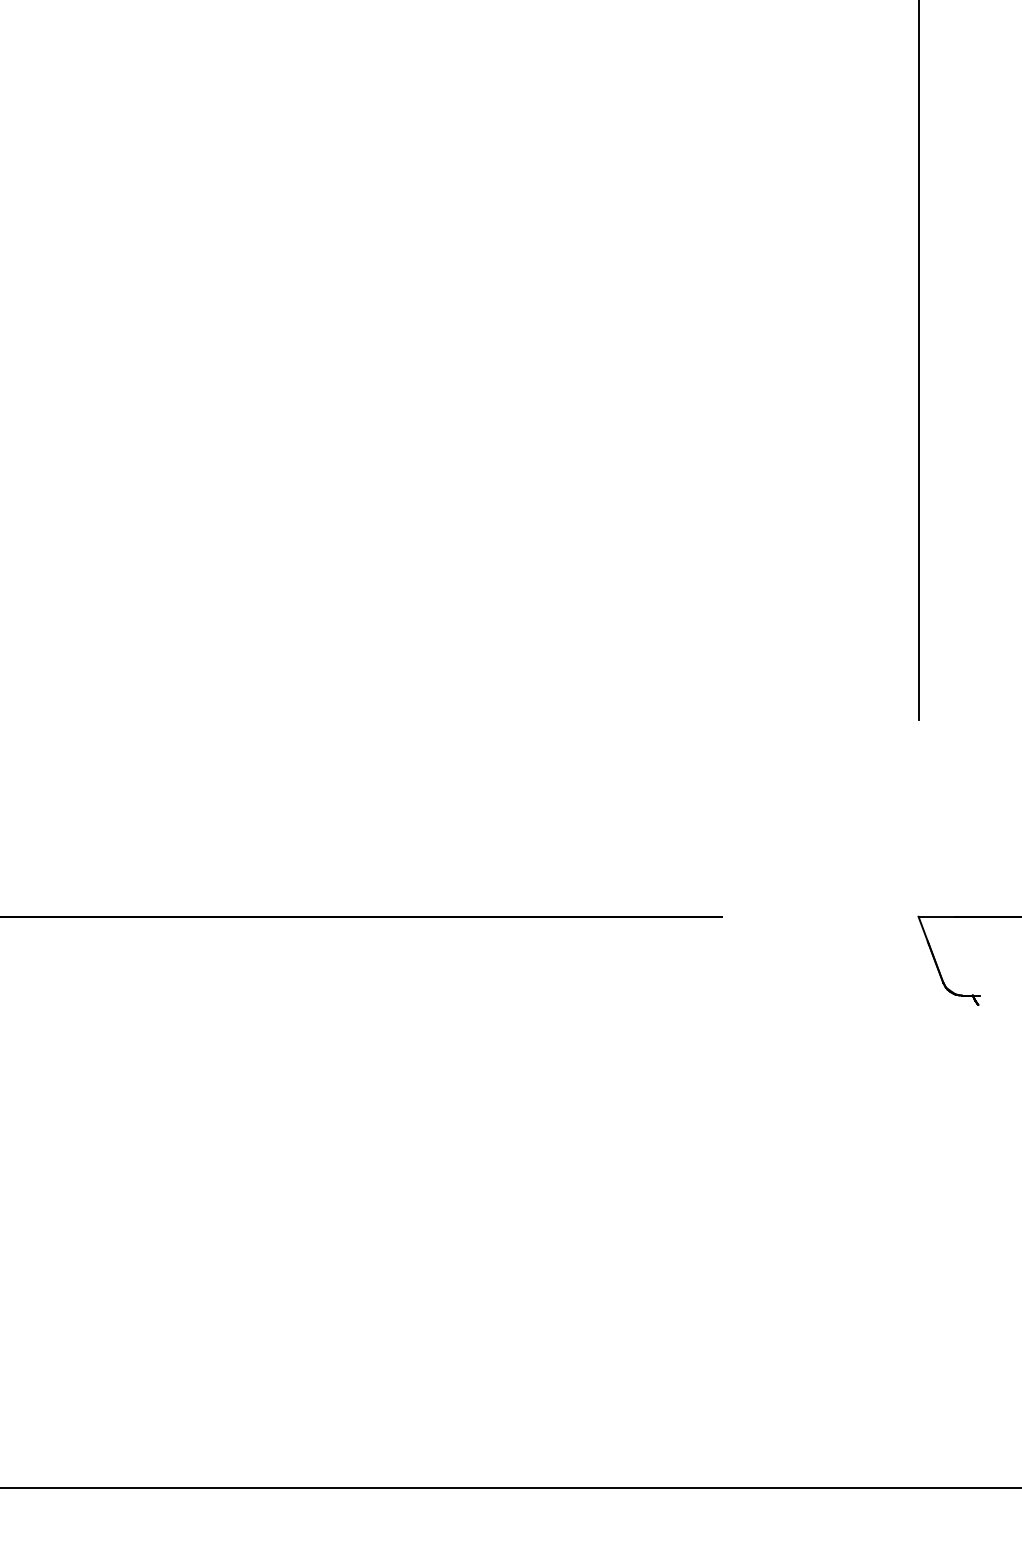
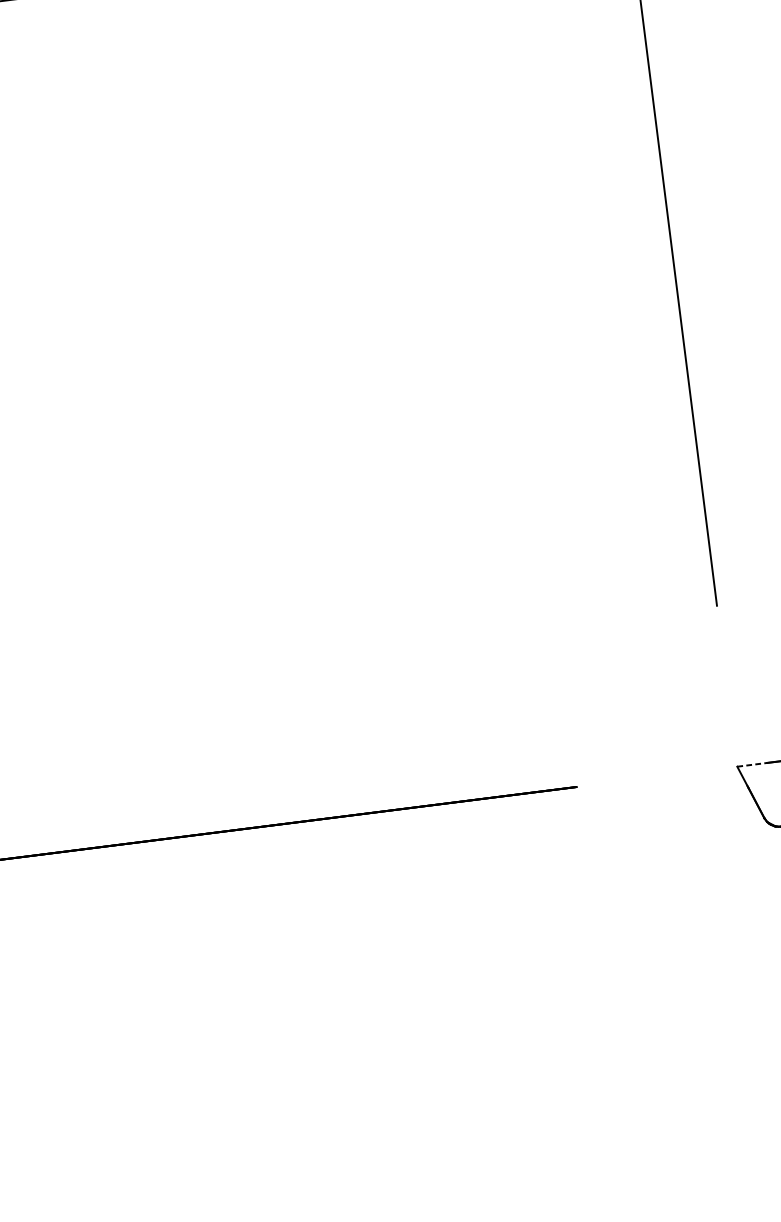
line: (937, 916) -> (752, 764), solid -> dashed

